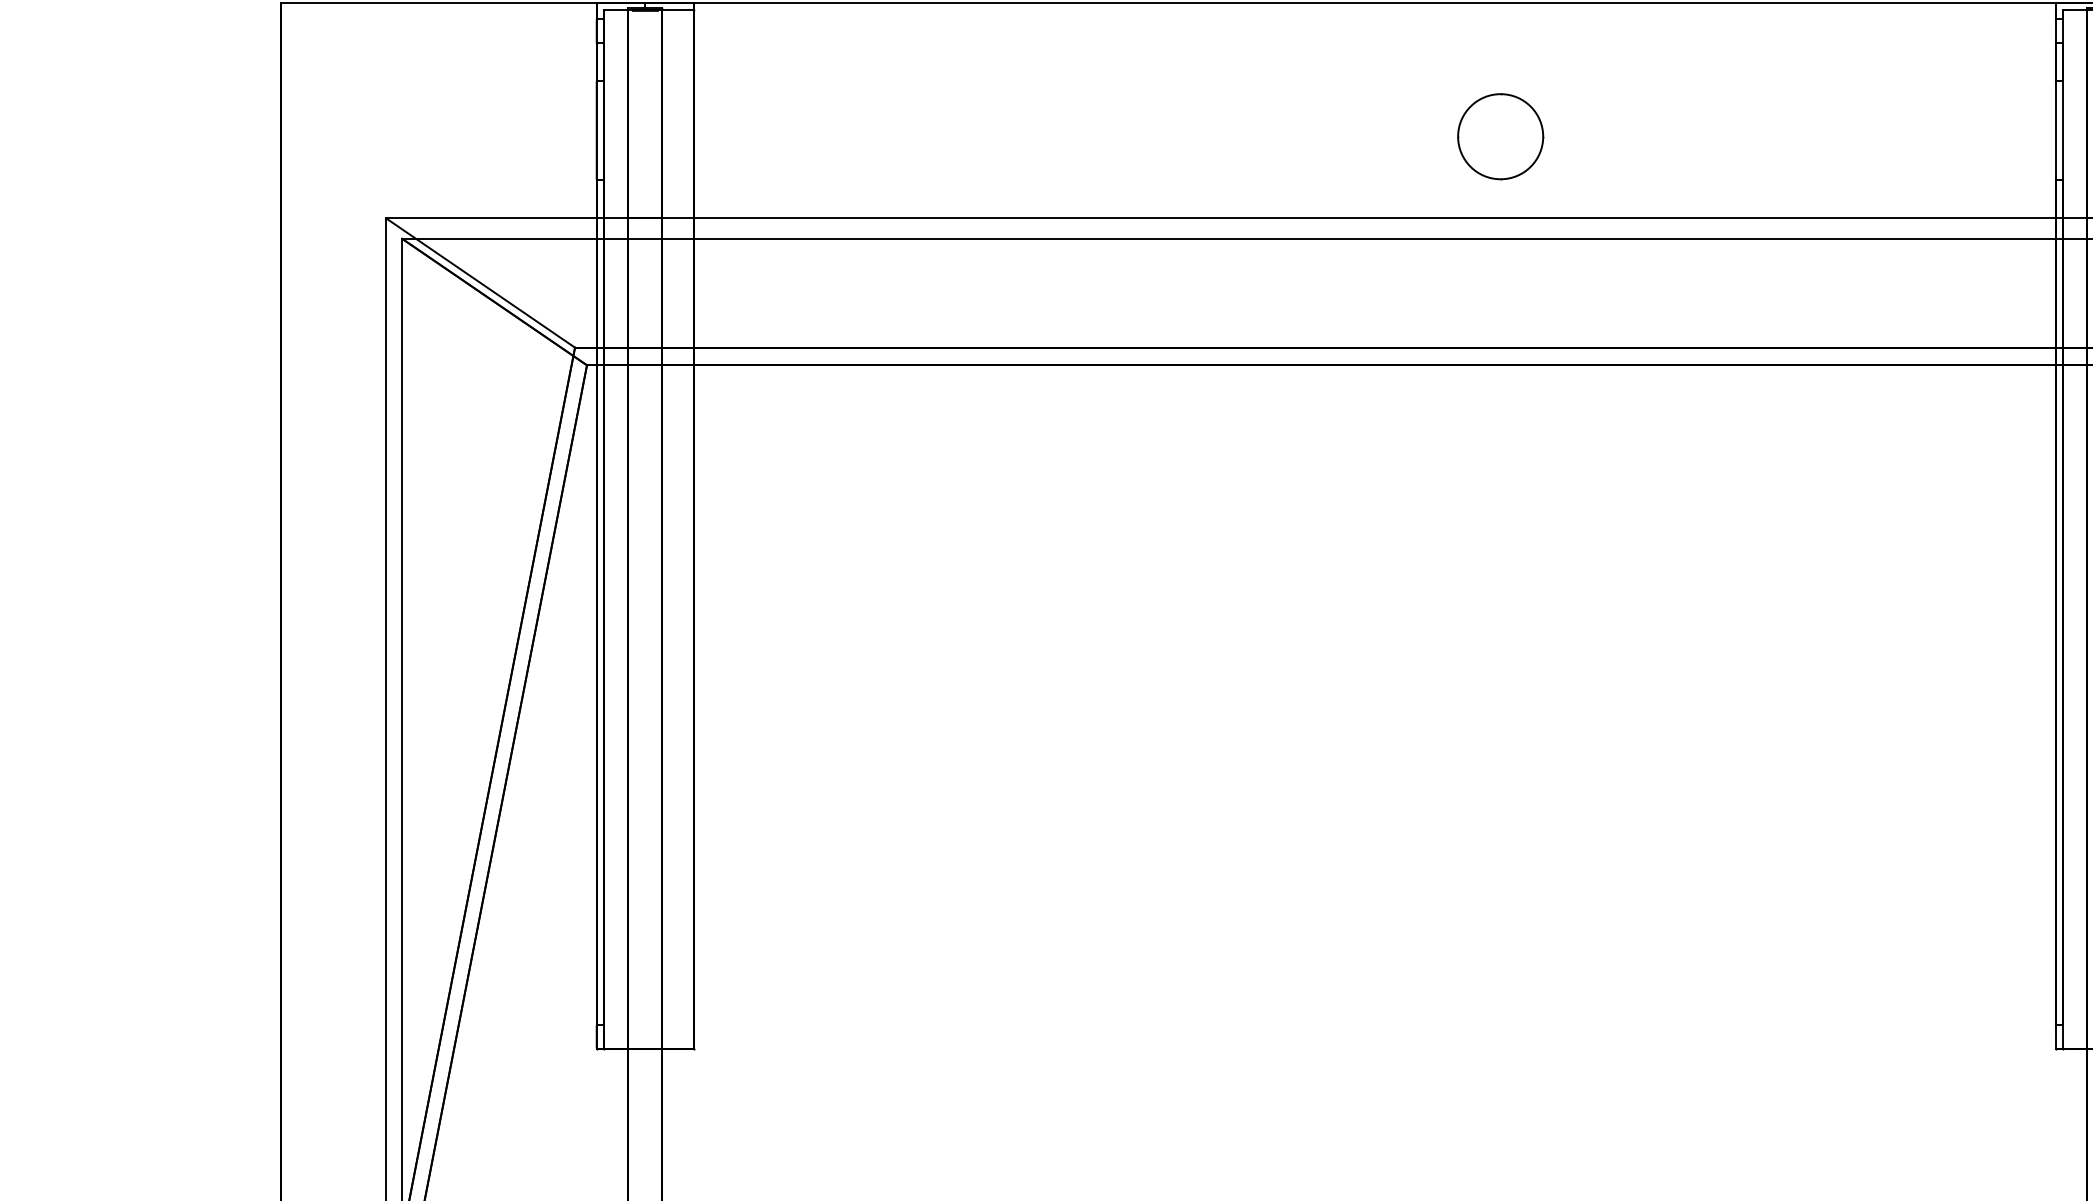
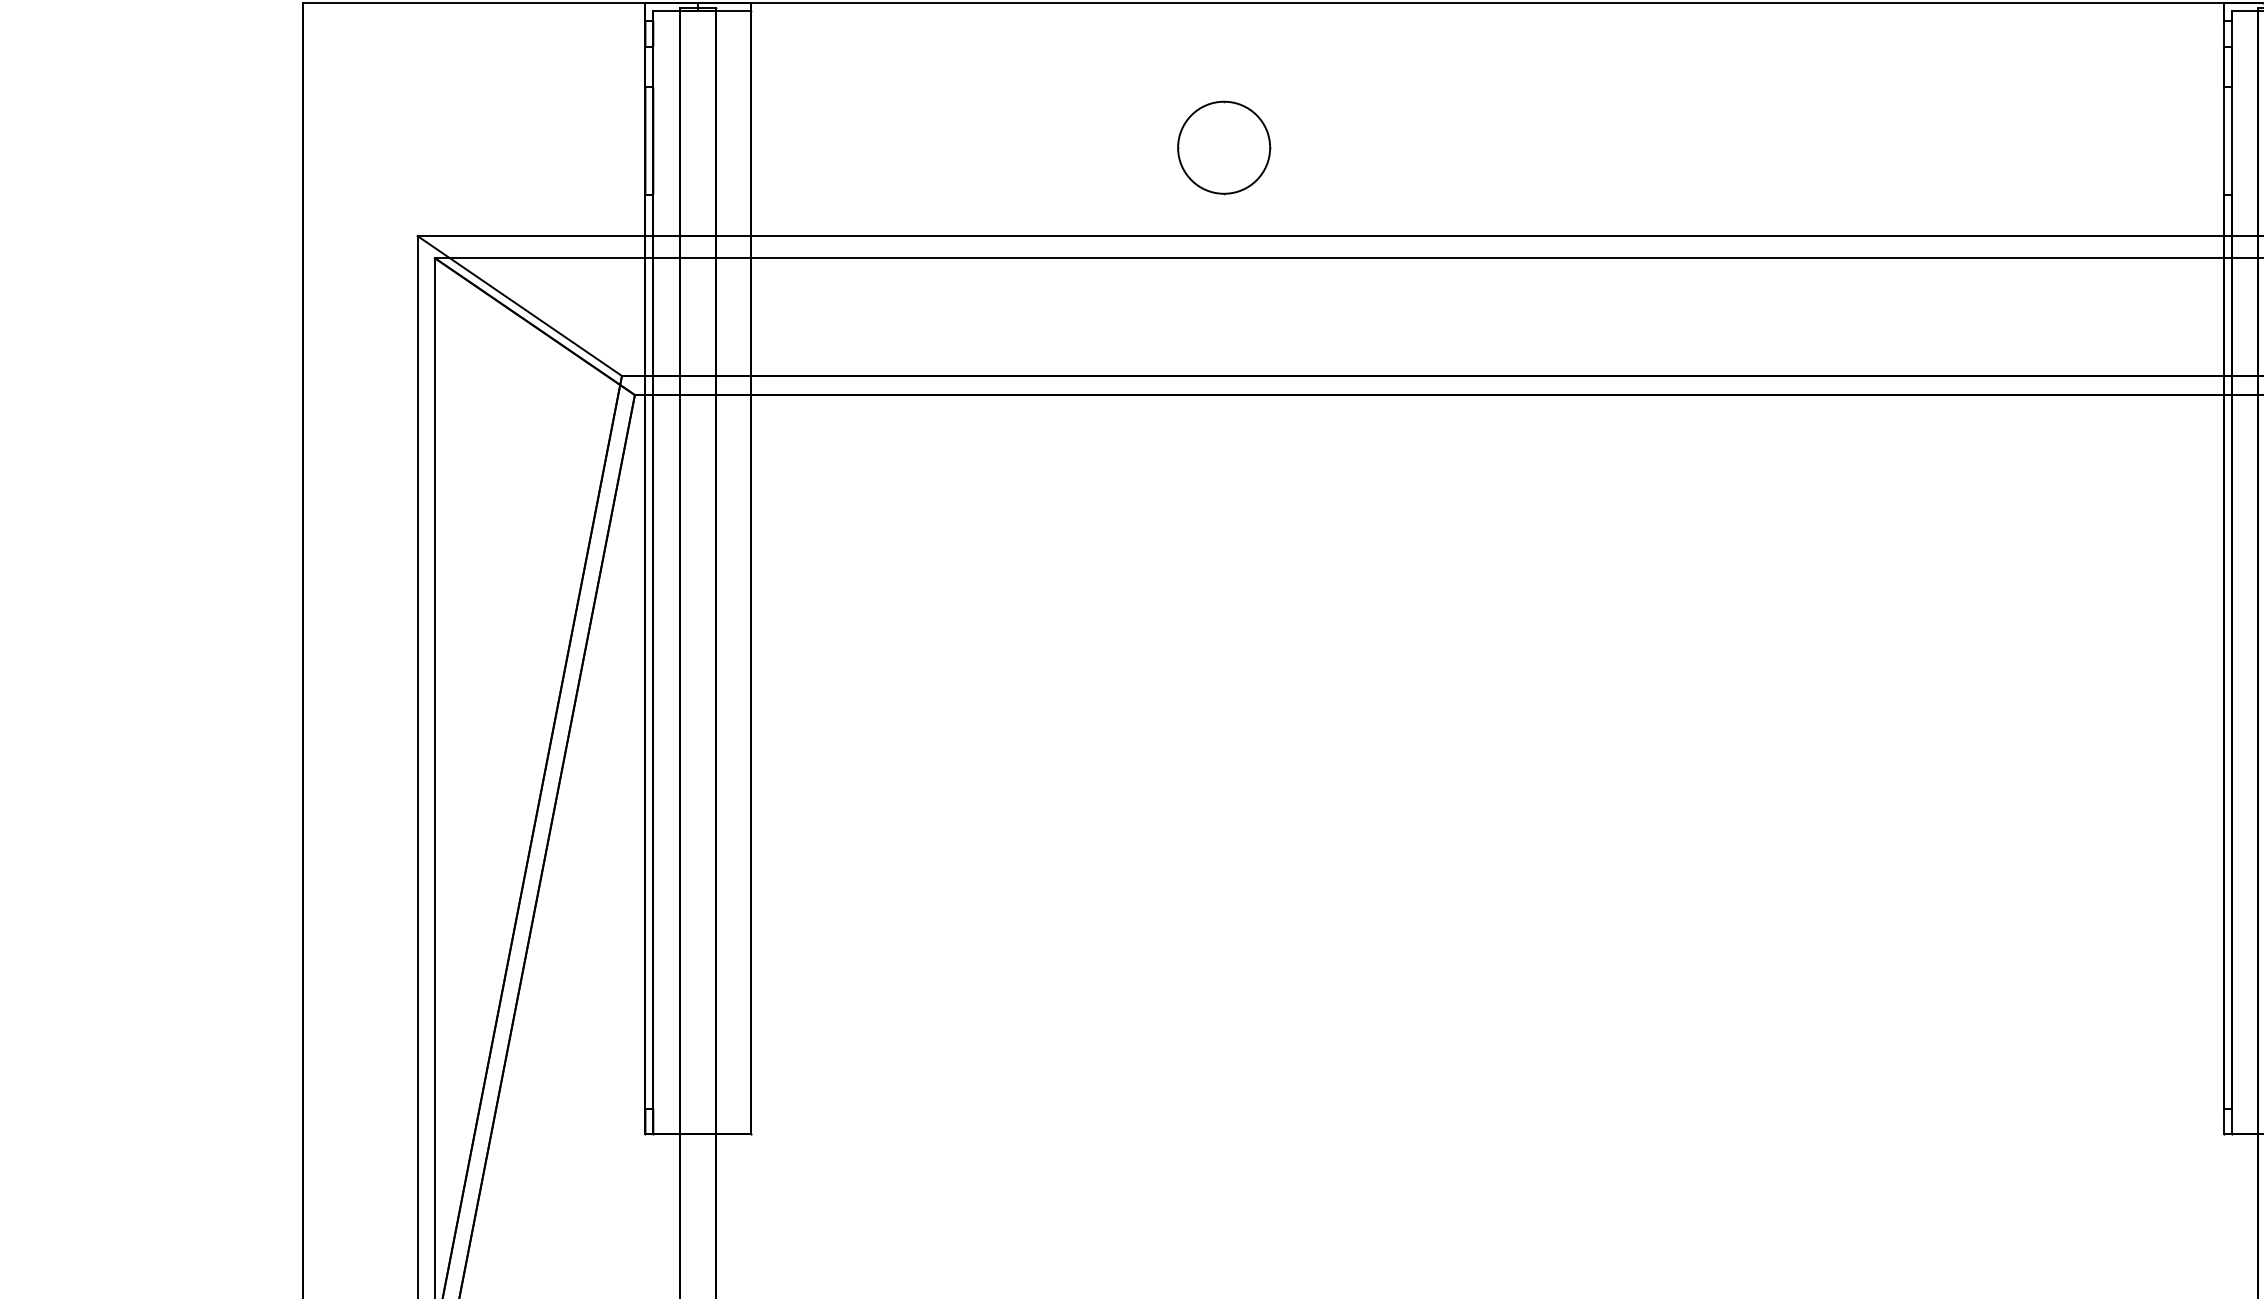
circle: (1500, 136) -> (1223, 147), moved

